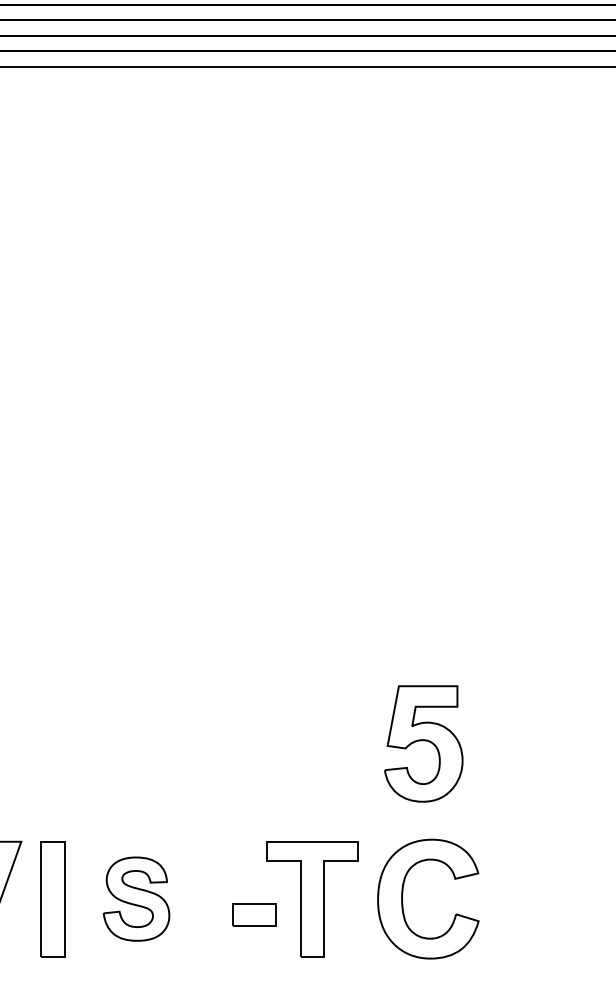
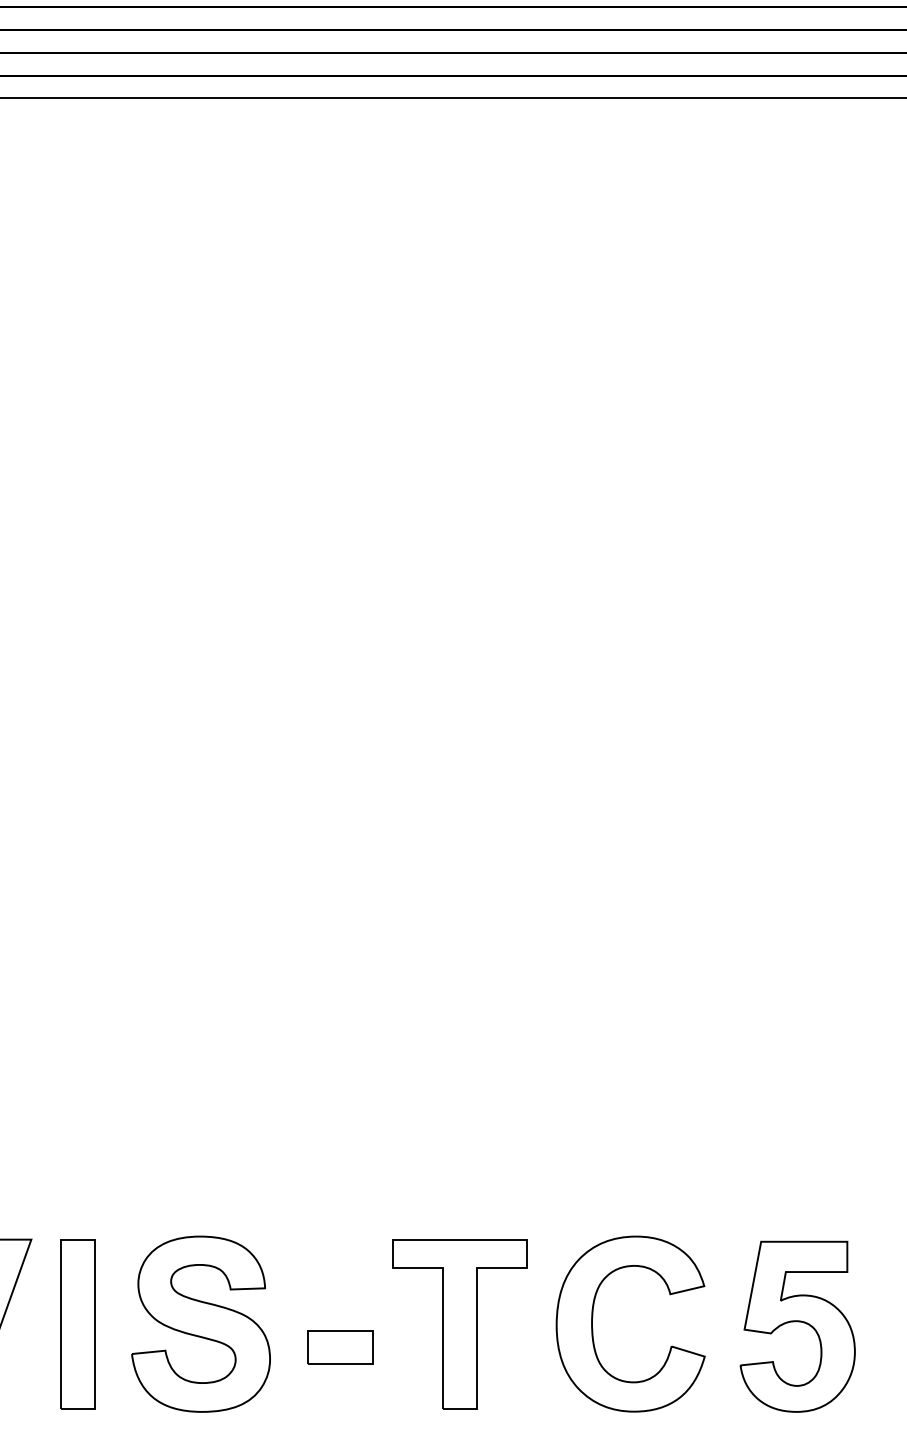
part: (423, 743) -> (797, 1326), moved
part: (136, 898) -> (200, 1323), size x1.43
part: (254, 914) -> (340, 1346), moved

